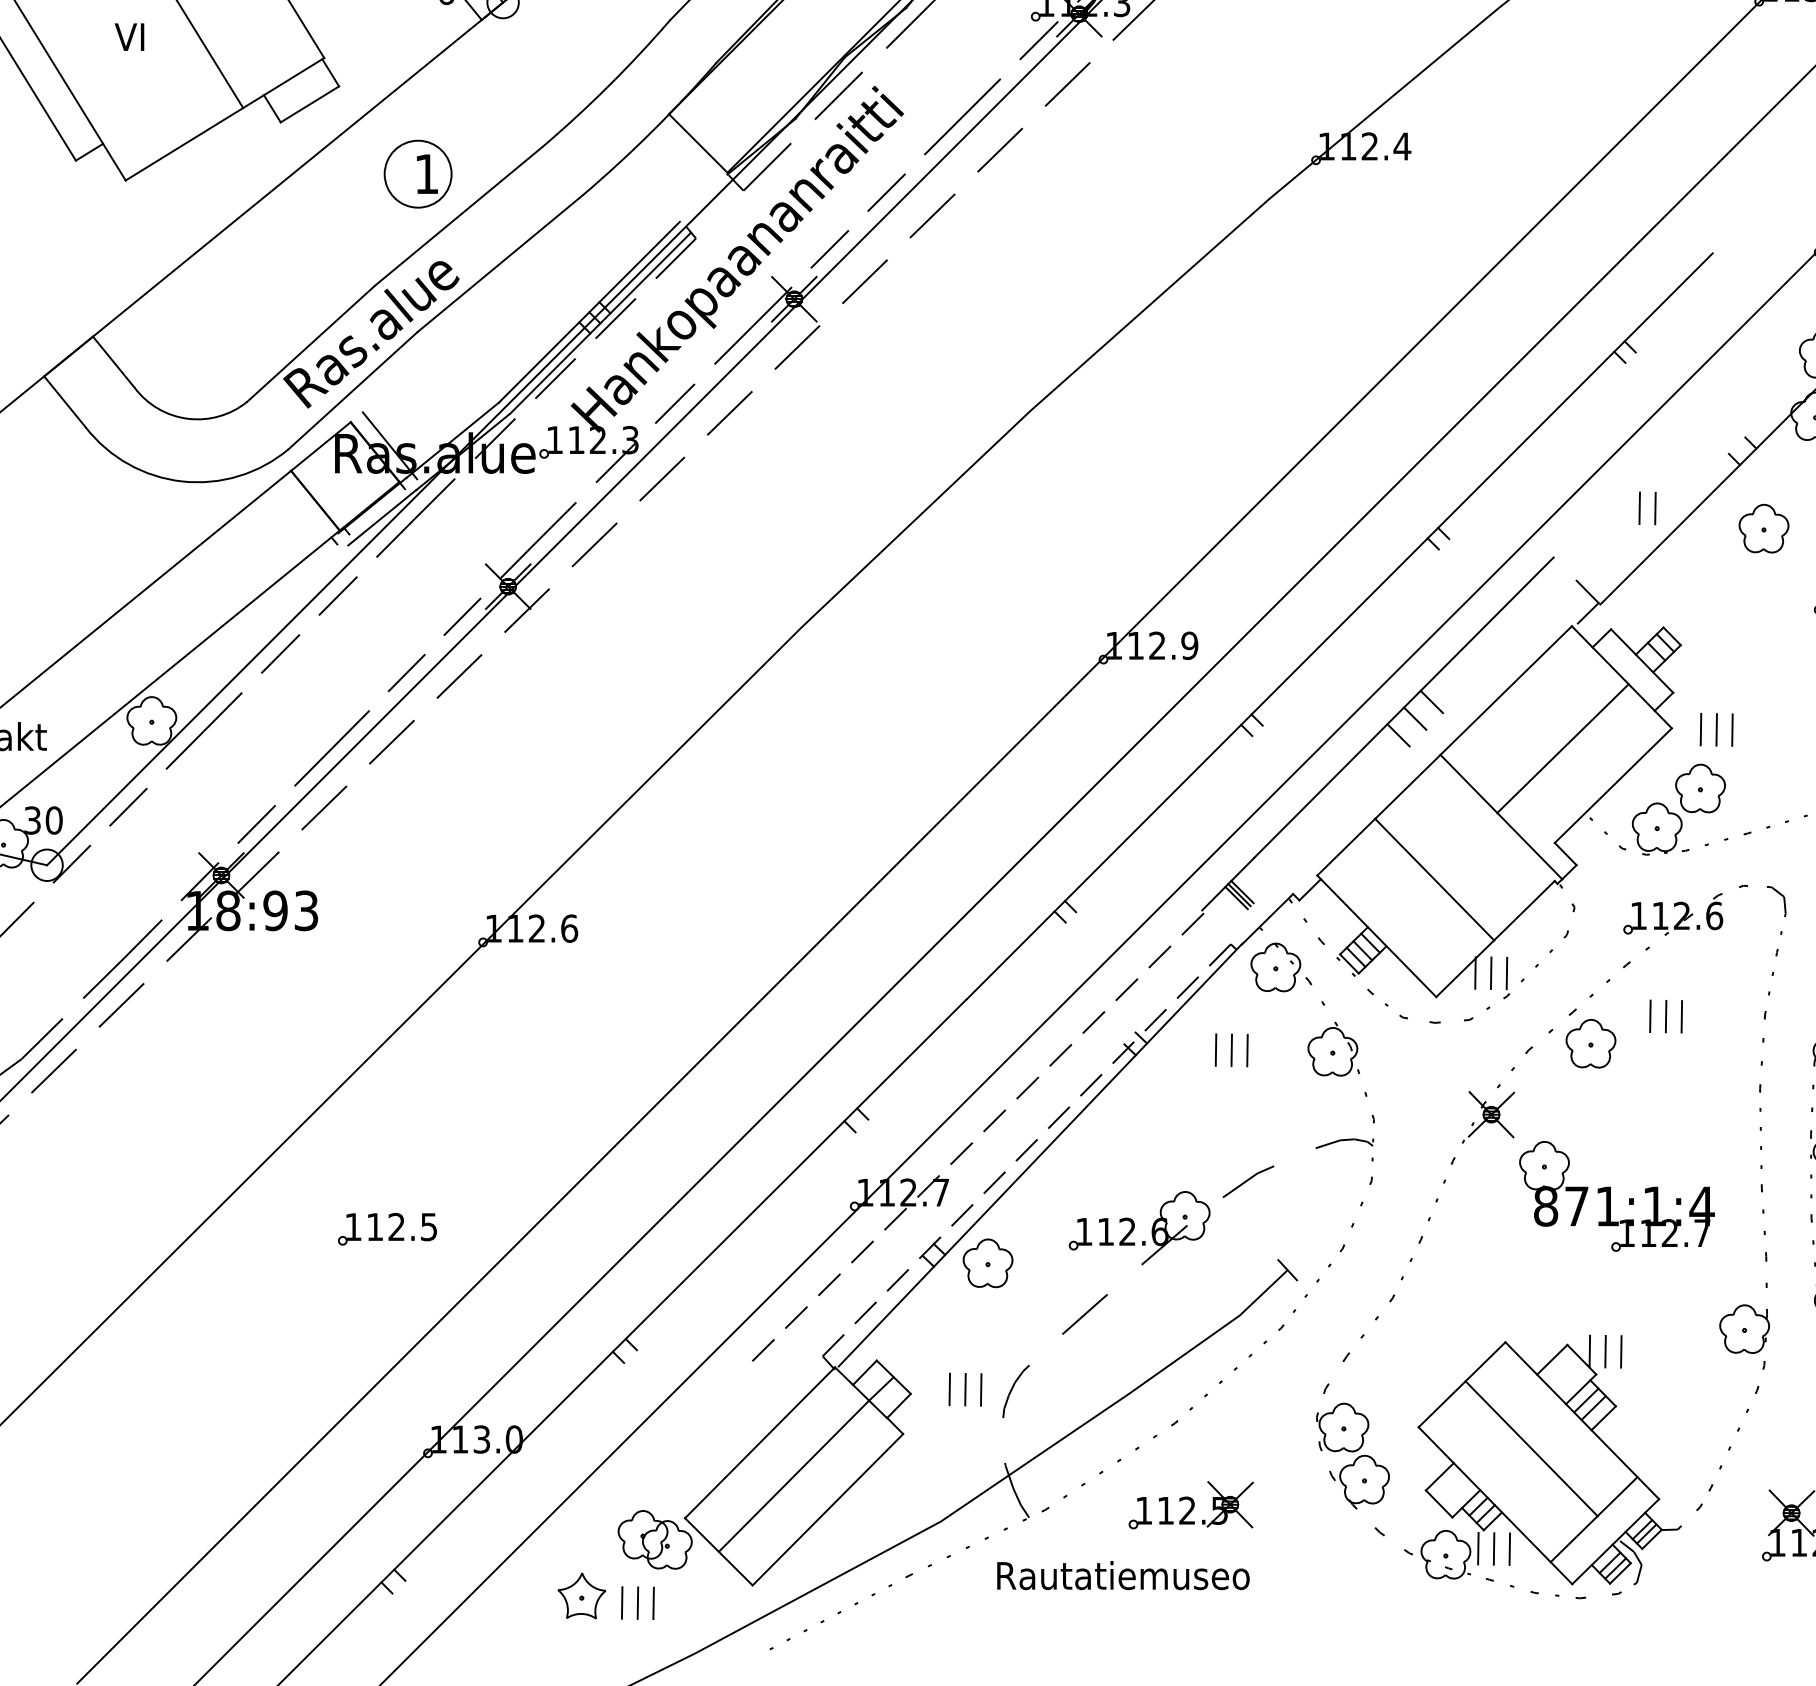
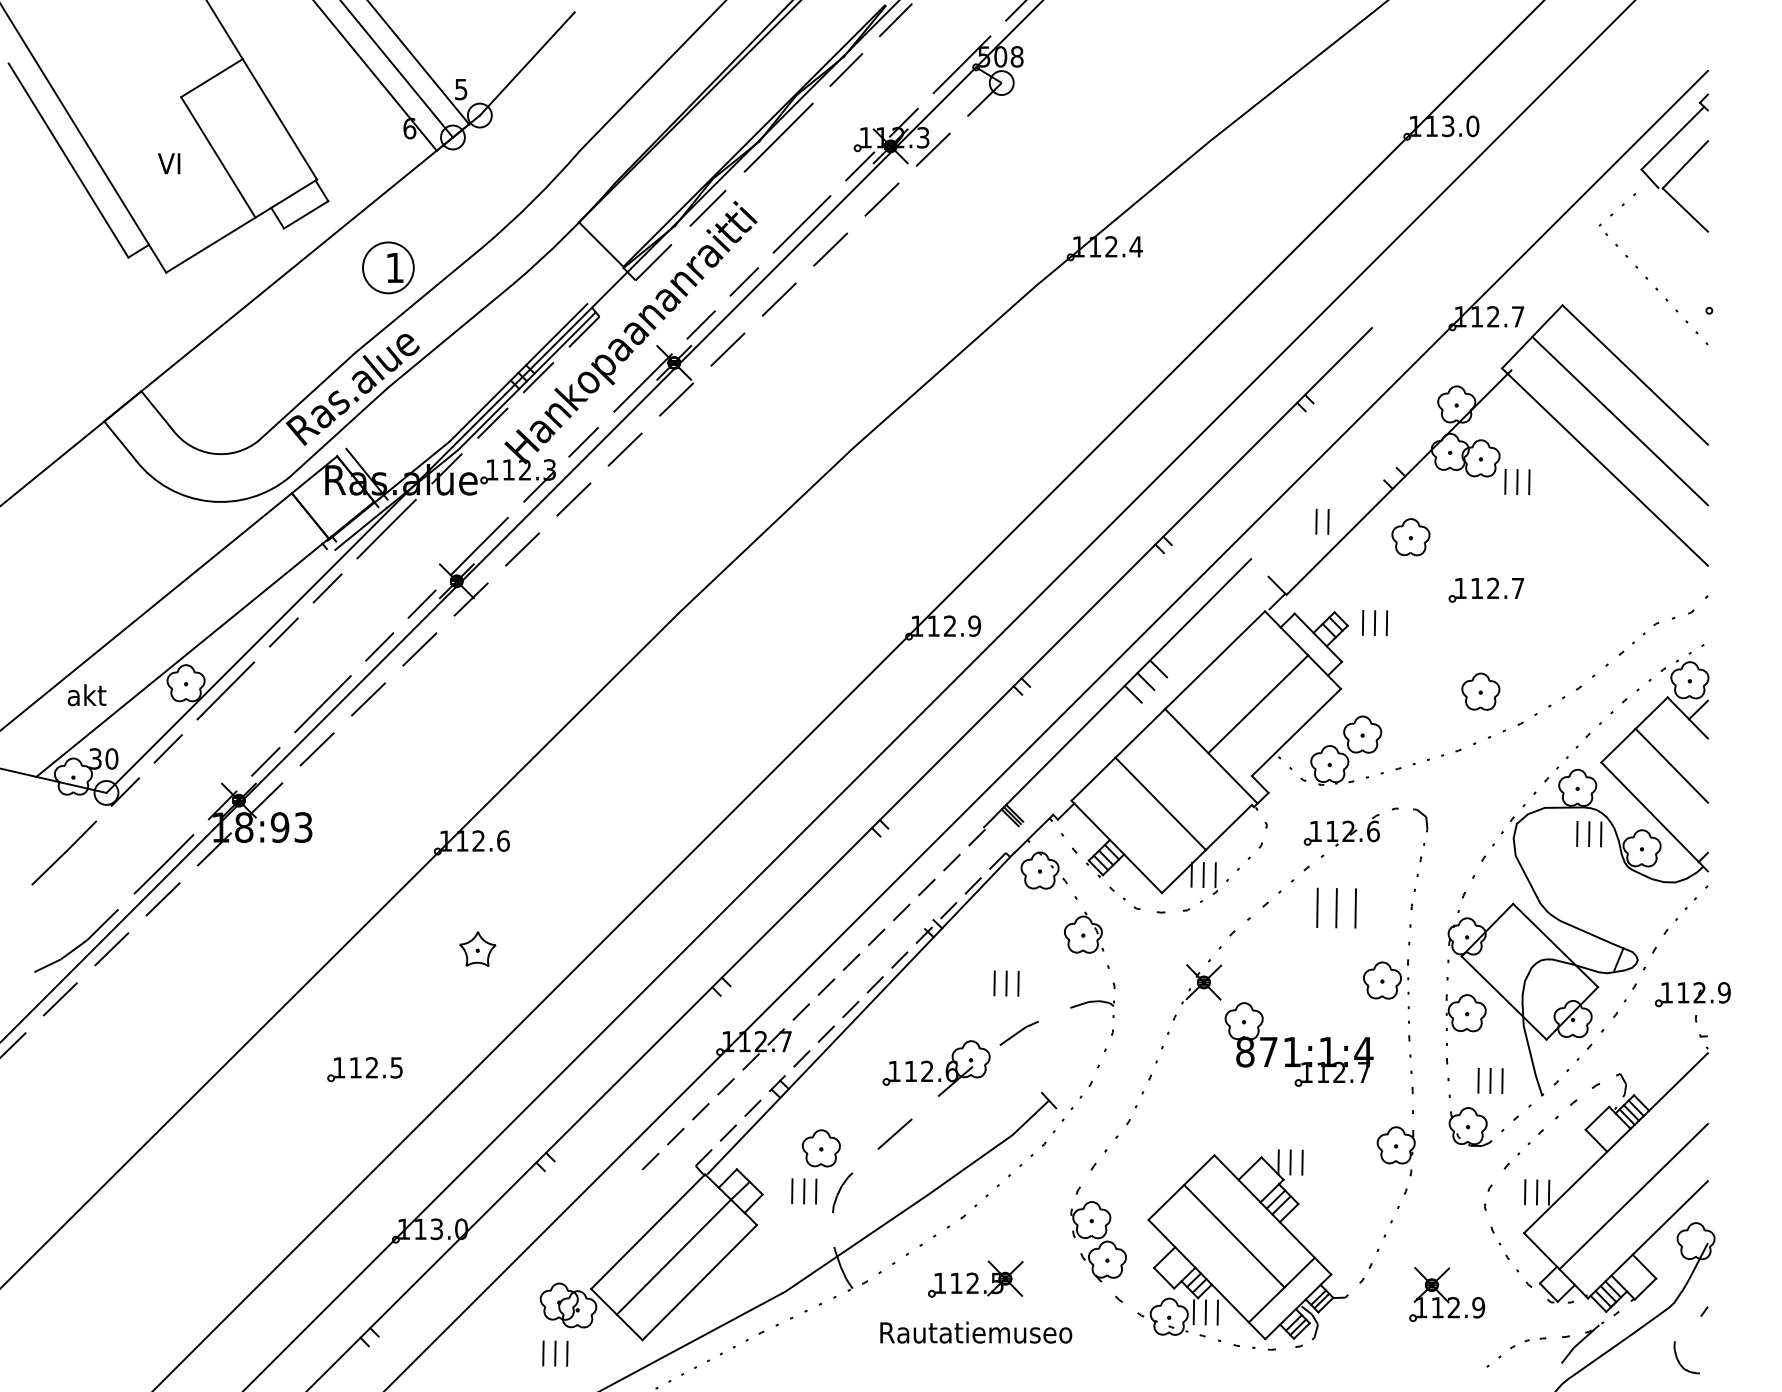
part: (1716, 730) -> (1374, 623), moved
part: (1666, 1016) -> (1336, 907), size x1.6
part: (1591, 1043) -> (1382, 980), moved
part: (1231, 1050) -> (1006, 983), moved
part: (988, 1263) -> (821, 1148), moved
text: (1123, 1575) -> (976, 1332), moved
part: (581, 1595) -> (477, 948), moved

